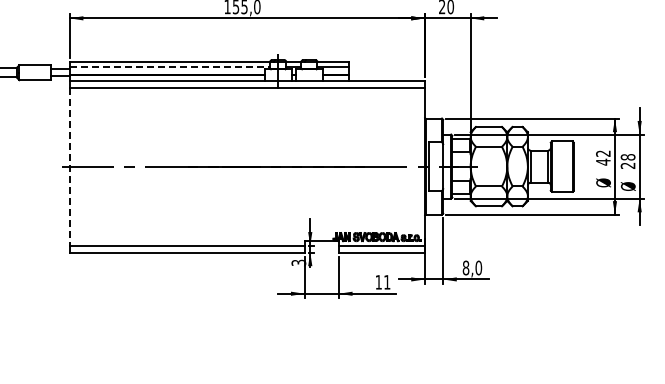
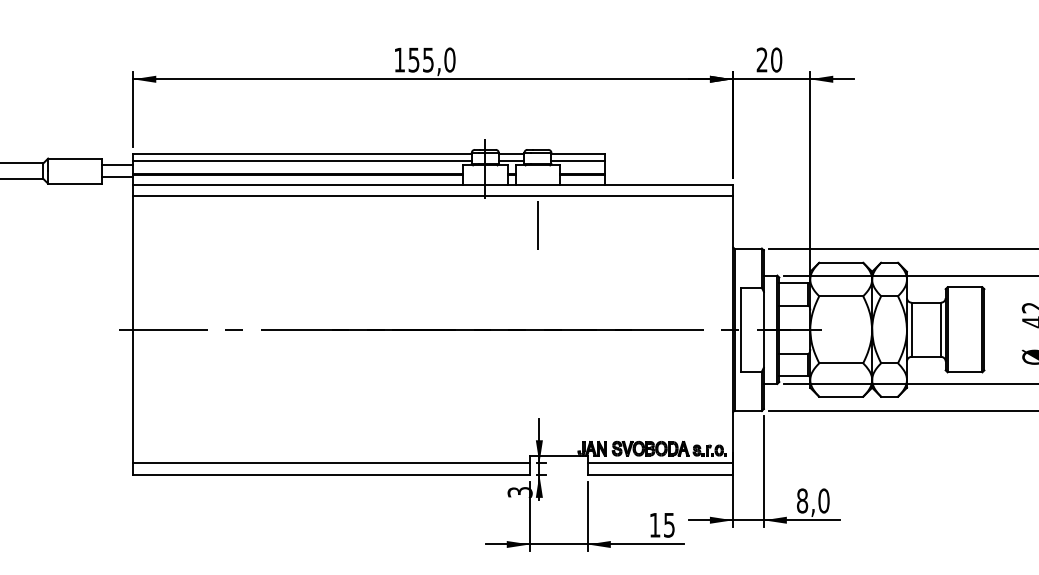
line: (170, 67) -> (303, 162), dashed -> solid
line: (309, 104) -> (538, 224), added
line: (69, 167) -> (132, 331), dashed -> solid
text: (387, 282) -> (669, 525), 11 -> 15

